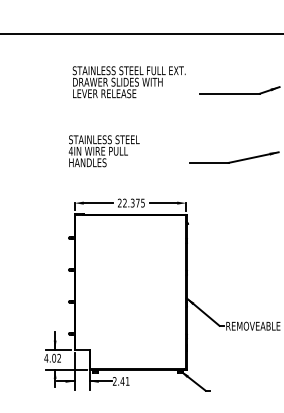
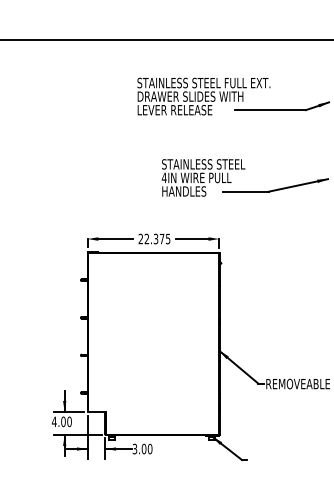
text: (128, 82) -> (203, 96), moved
text: (104, 150) -> (203, 177), moved
text: (59, 358) -> (69, 421), 4.02 -> 4.00
text: (121, 380) -> (142, 448), 2.41 -> 3.00

